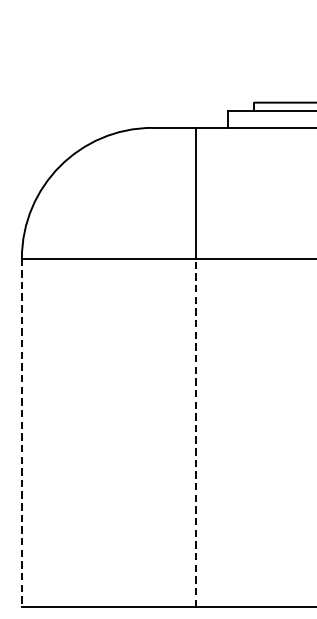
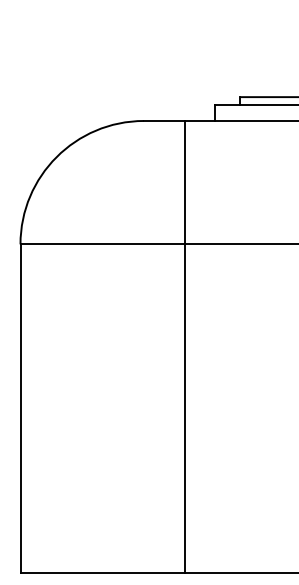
line: (21, 432) -> (20, 408), dashed -> solid
line: (196, 432) -> (185, 408), dashed -> solid

